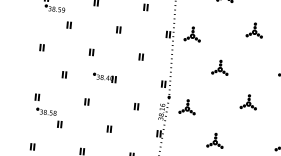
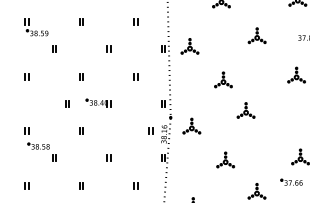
part: (64, 74) -> (67, 103), moved
part: (248, 101) -> (245, 110), moved
part: (136, 106) -> (150, 130), moved

